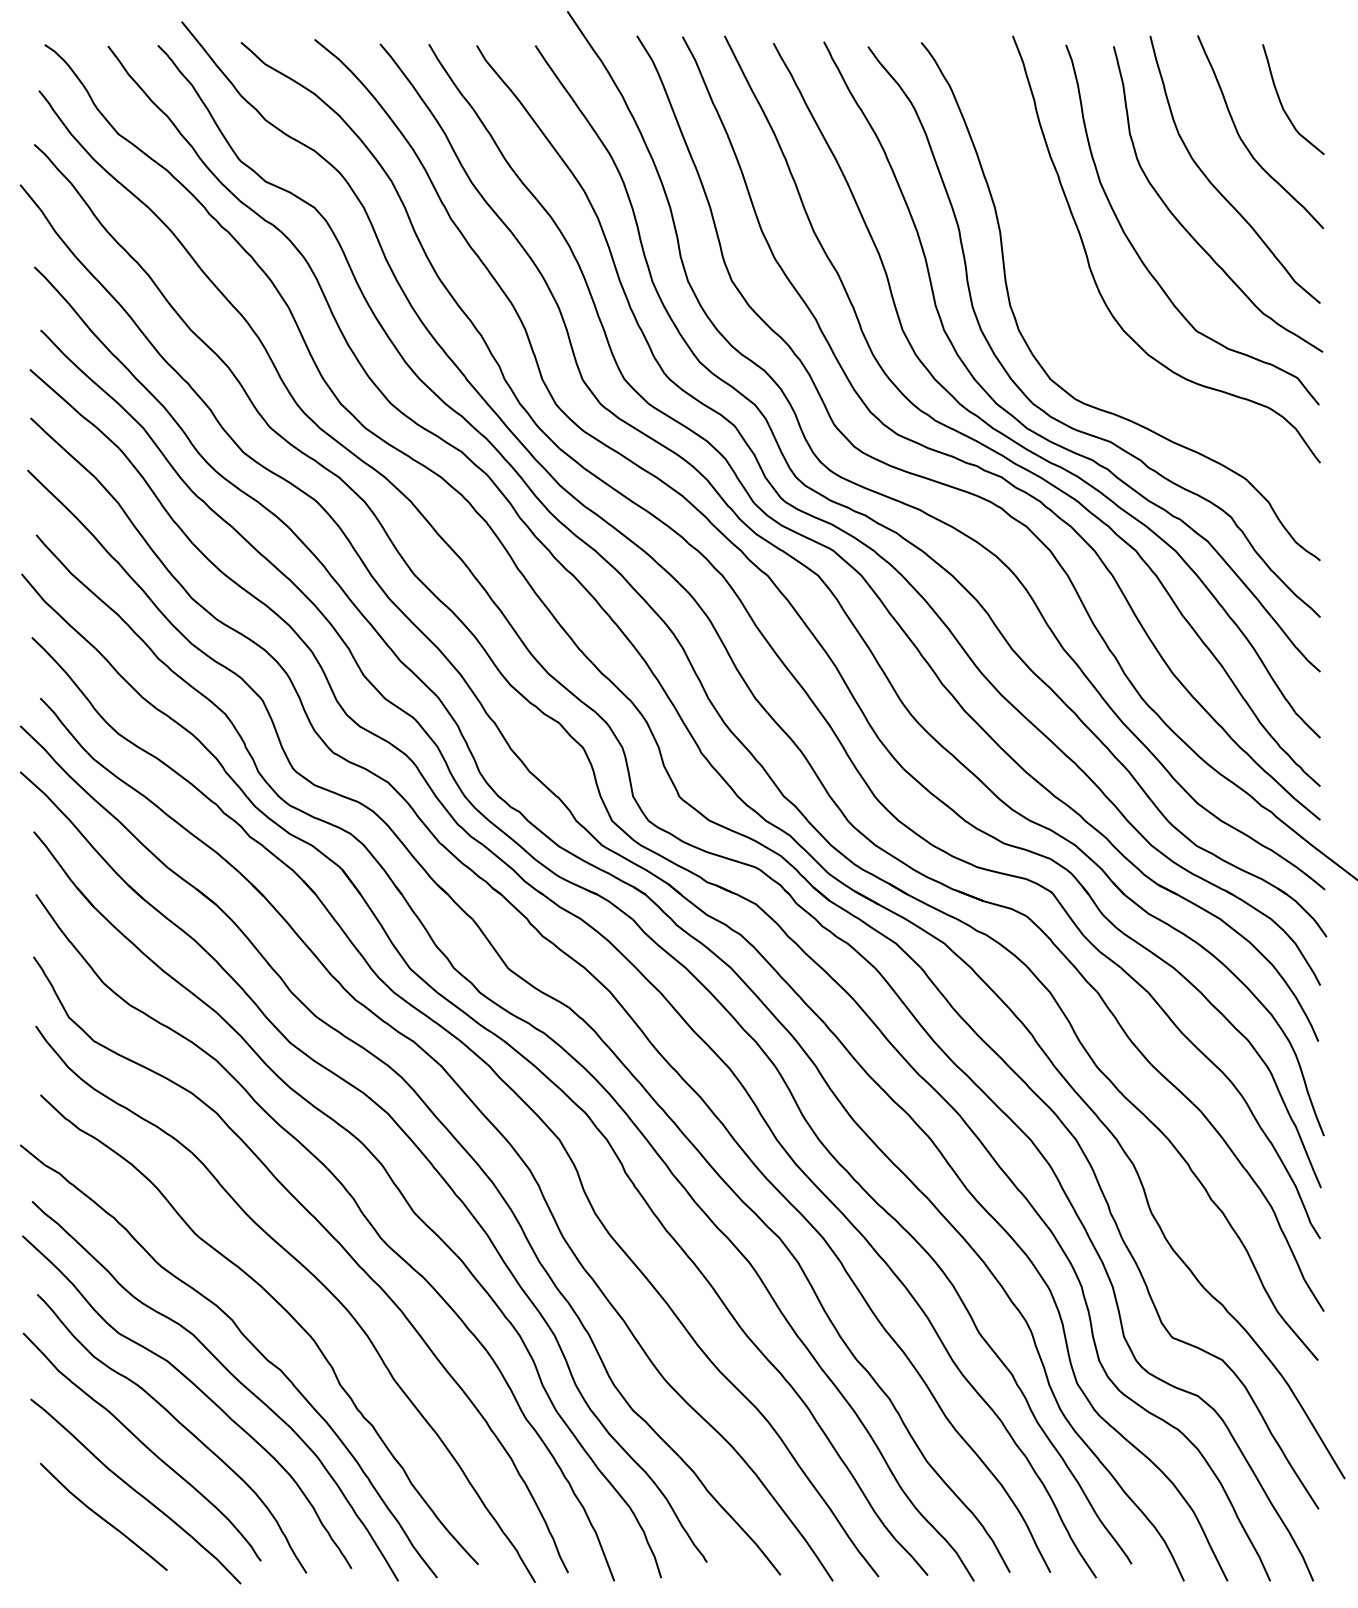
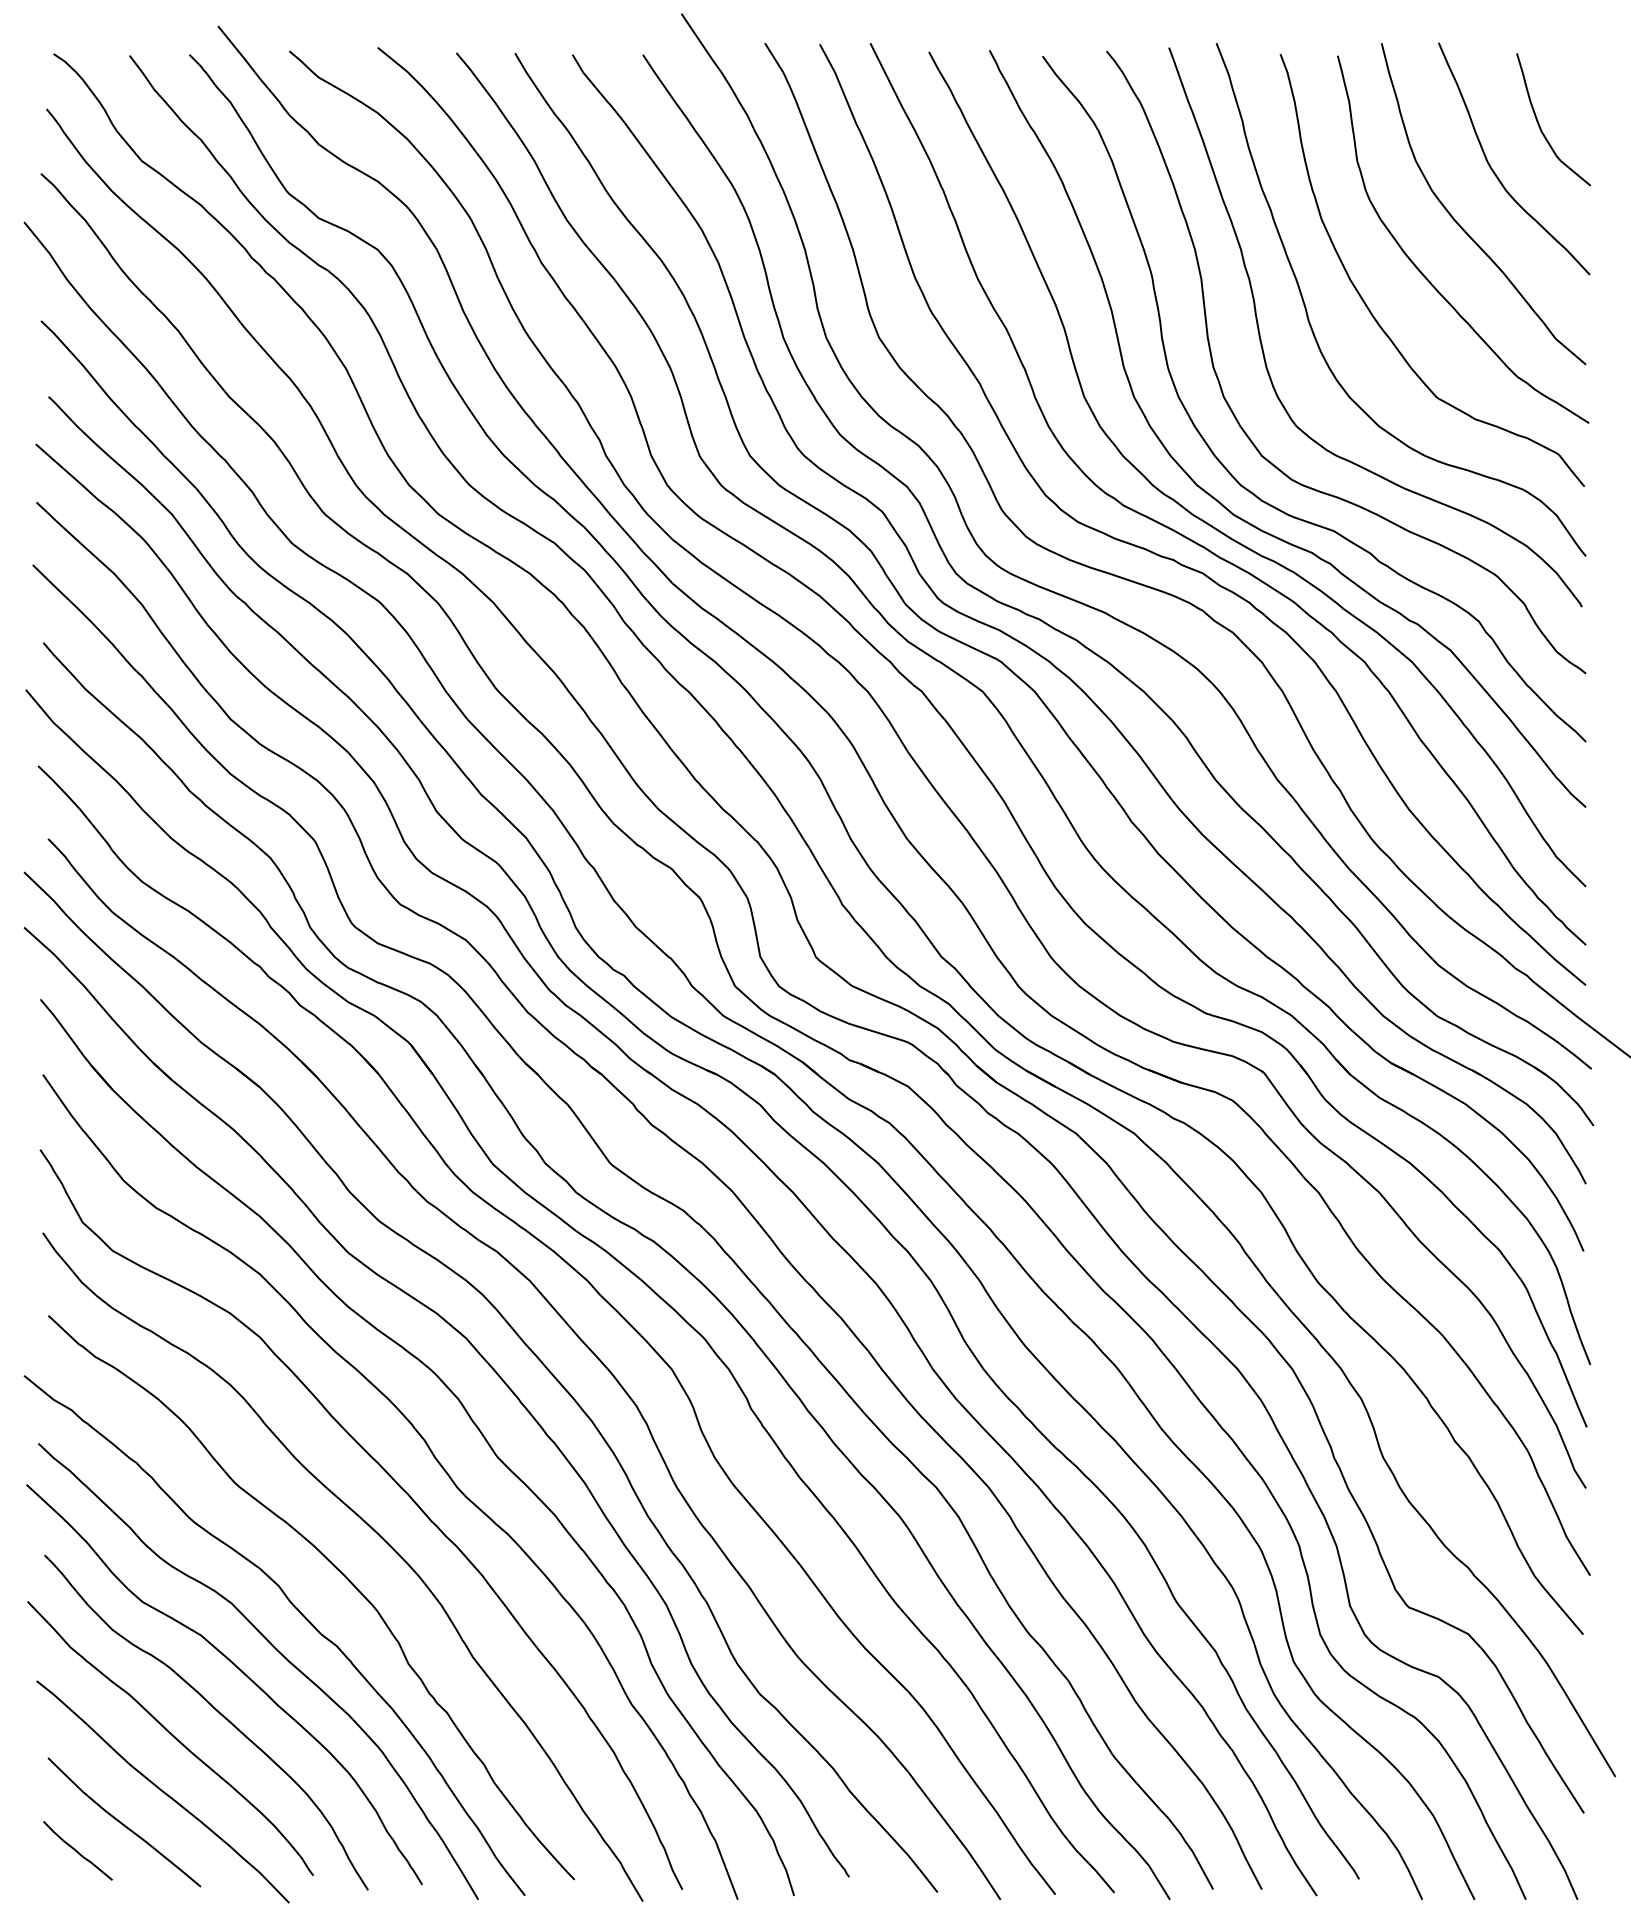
curve: (1052, 293) -> (1264, 352), added
curve: (64, 1540) -> (77, 1850), added

